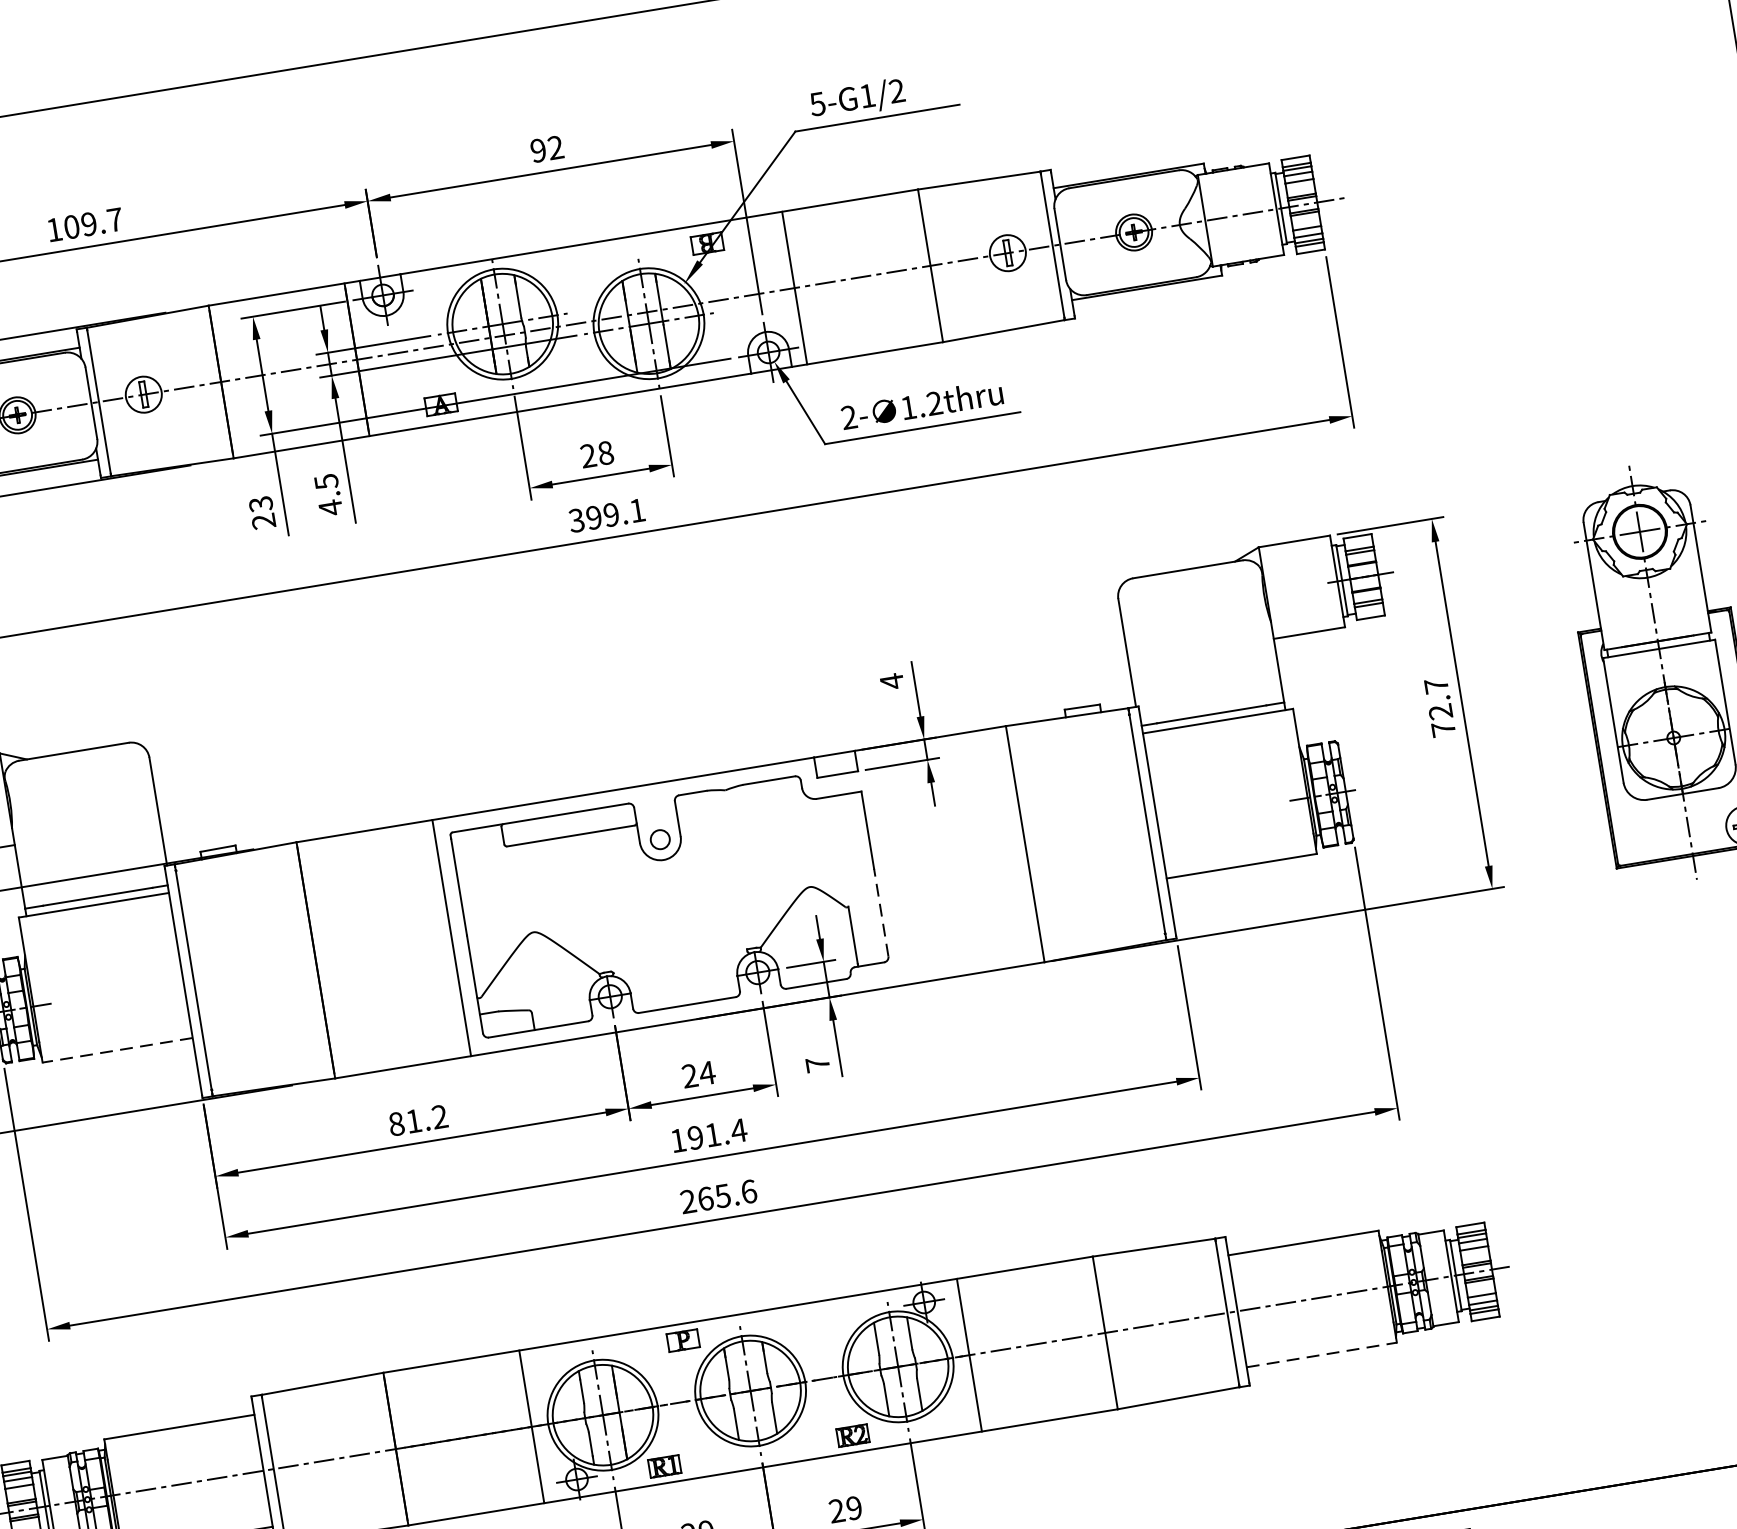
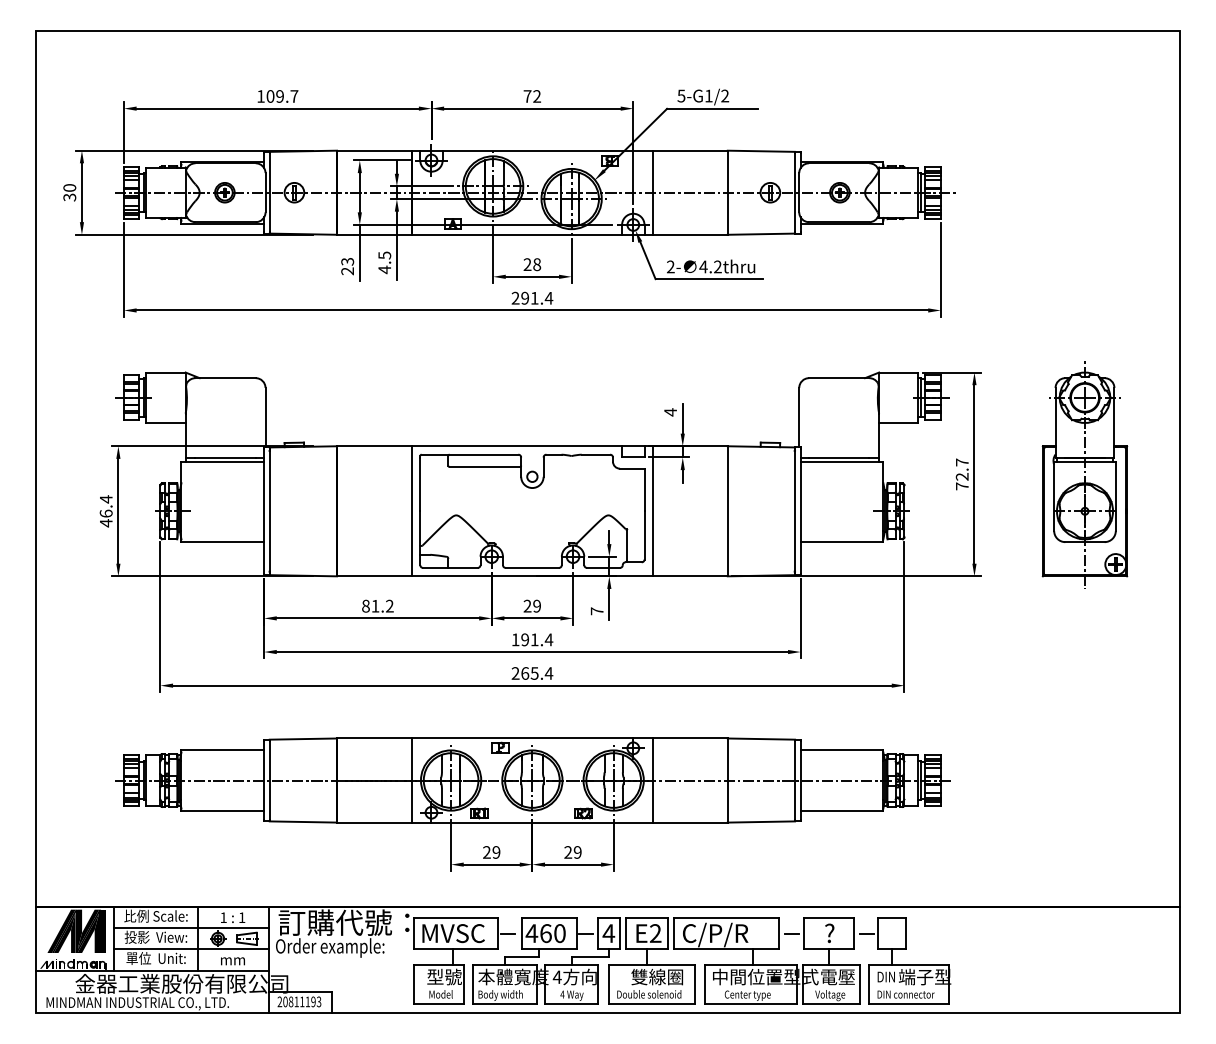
text: (538, 150) -> (527, 96), 92 -> 72
text: (908, 406) -> (703, 266), 1.2thru -> 4.2thru
text: (607, 514) -> (532, 297), 399.1 -> 291.4
line: (888, 866) -> (652, 511), added
line: (880, 911) -> (644, 534), dashed -> solid
line: (117, 1051) -> (222, 542), dashed -> solid
text: (706, 1072) -> (536, 605), 24 -> 29
text: (748, 1191) -> (548, 673), 265.6 -> 265.4
line: (1322, 1355) -> (842, 811), dashed -> solid

